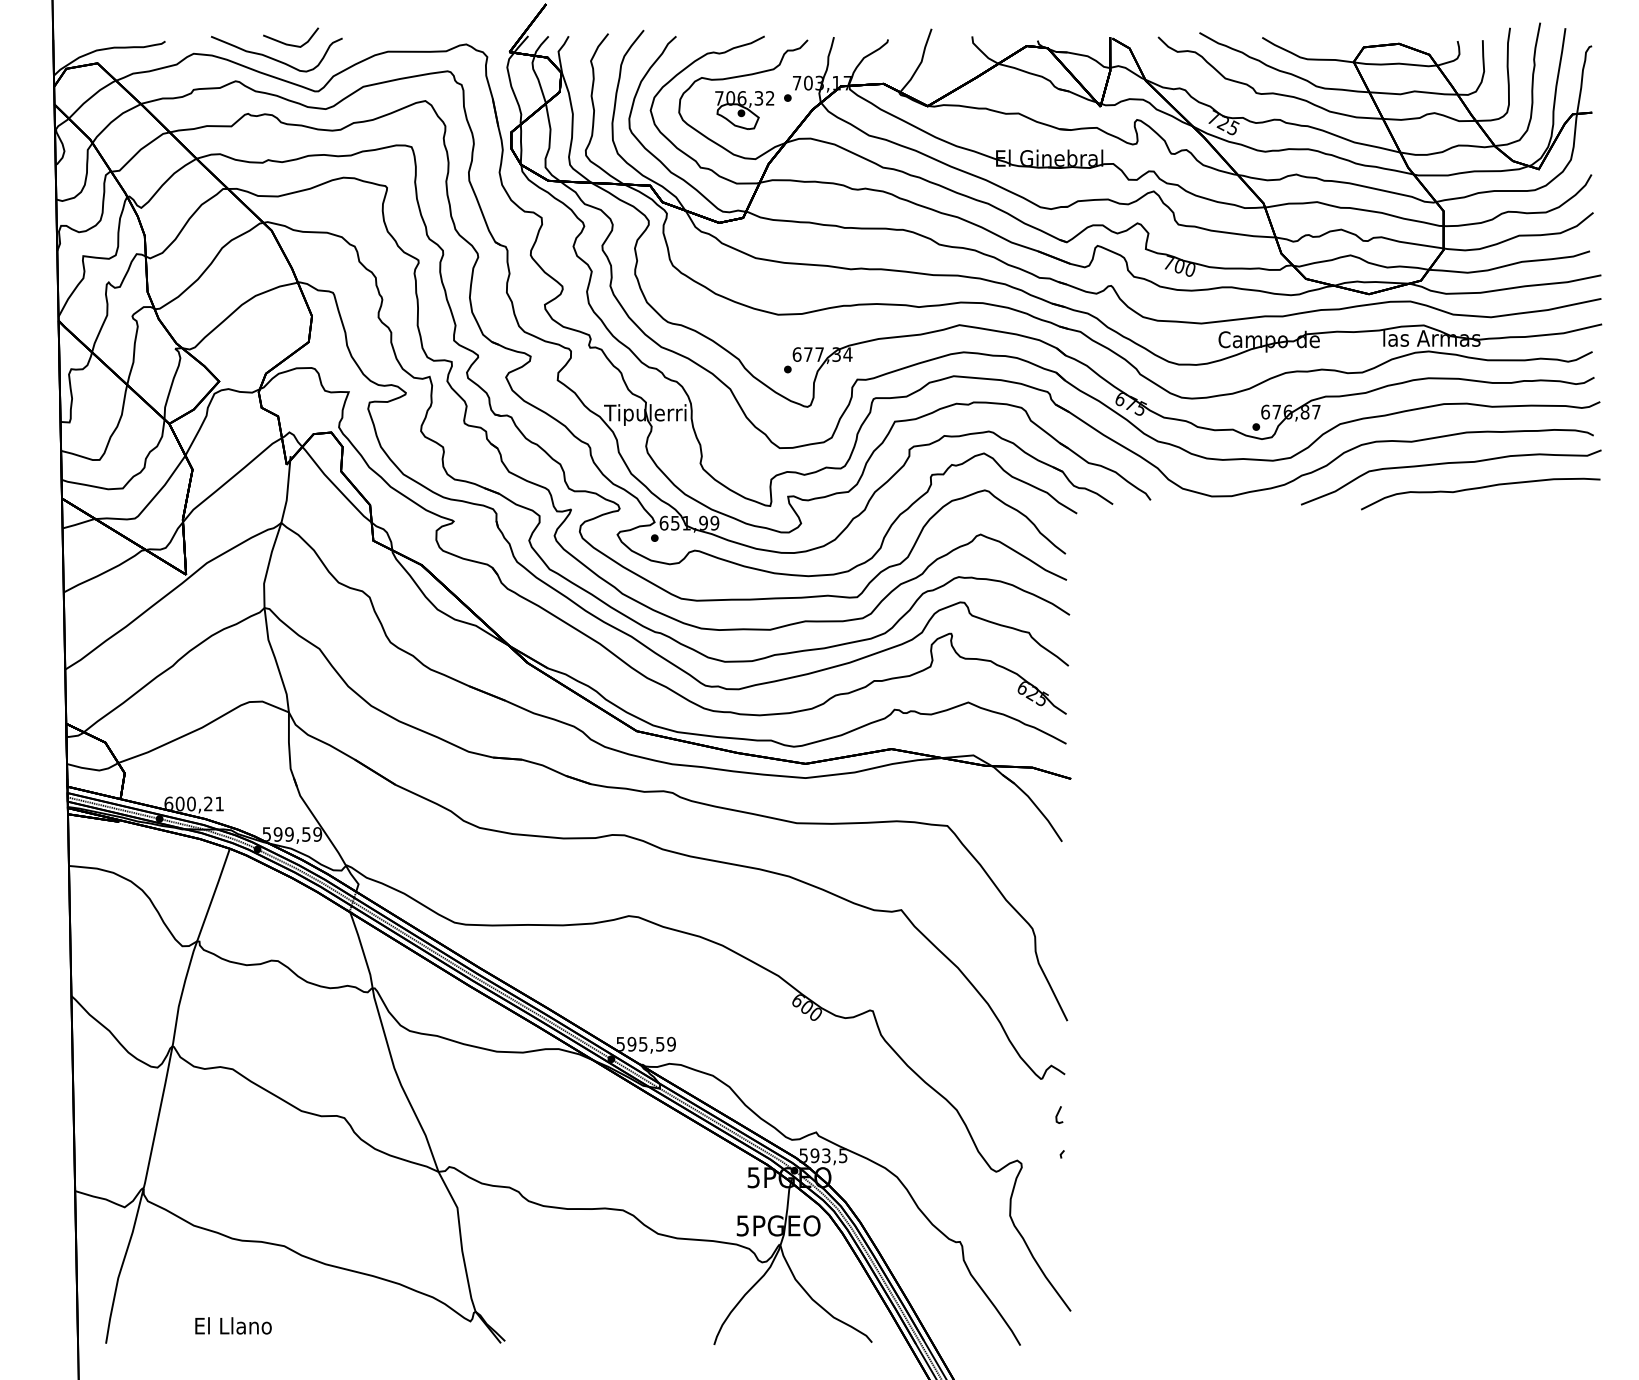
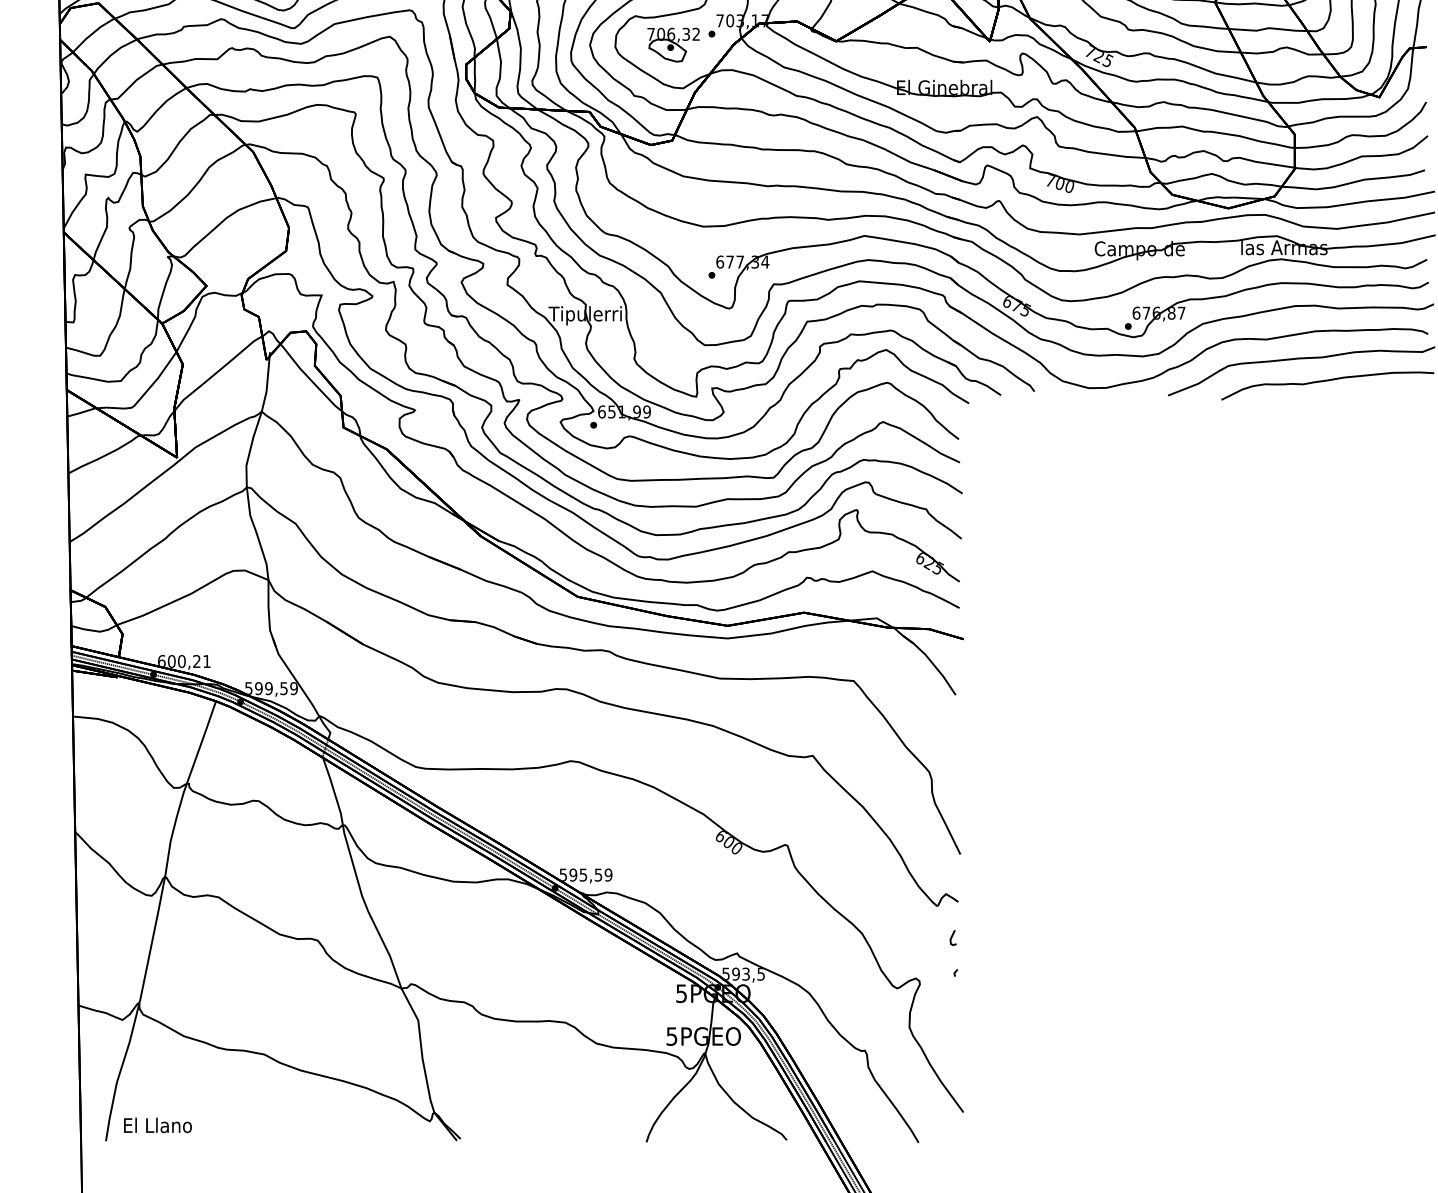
text: (233, 1325) -> (157, 1125), moved

